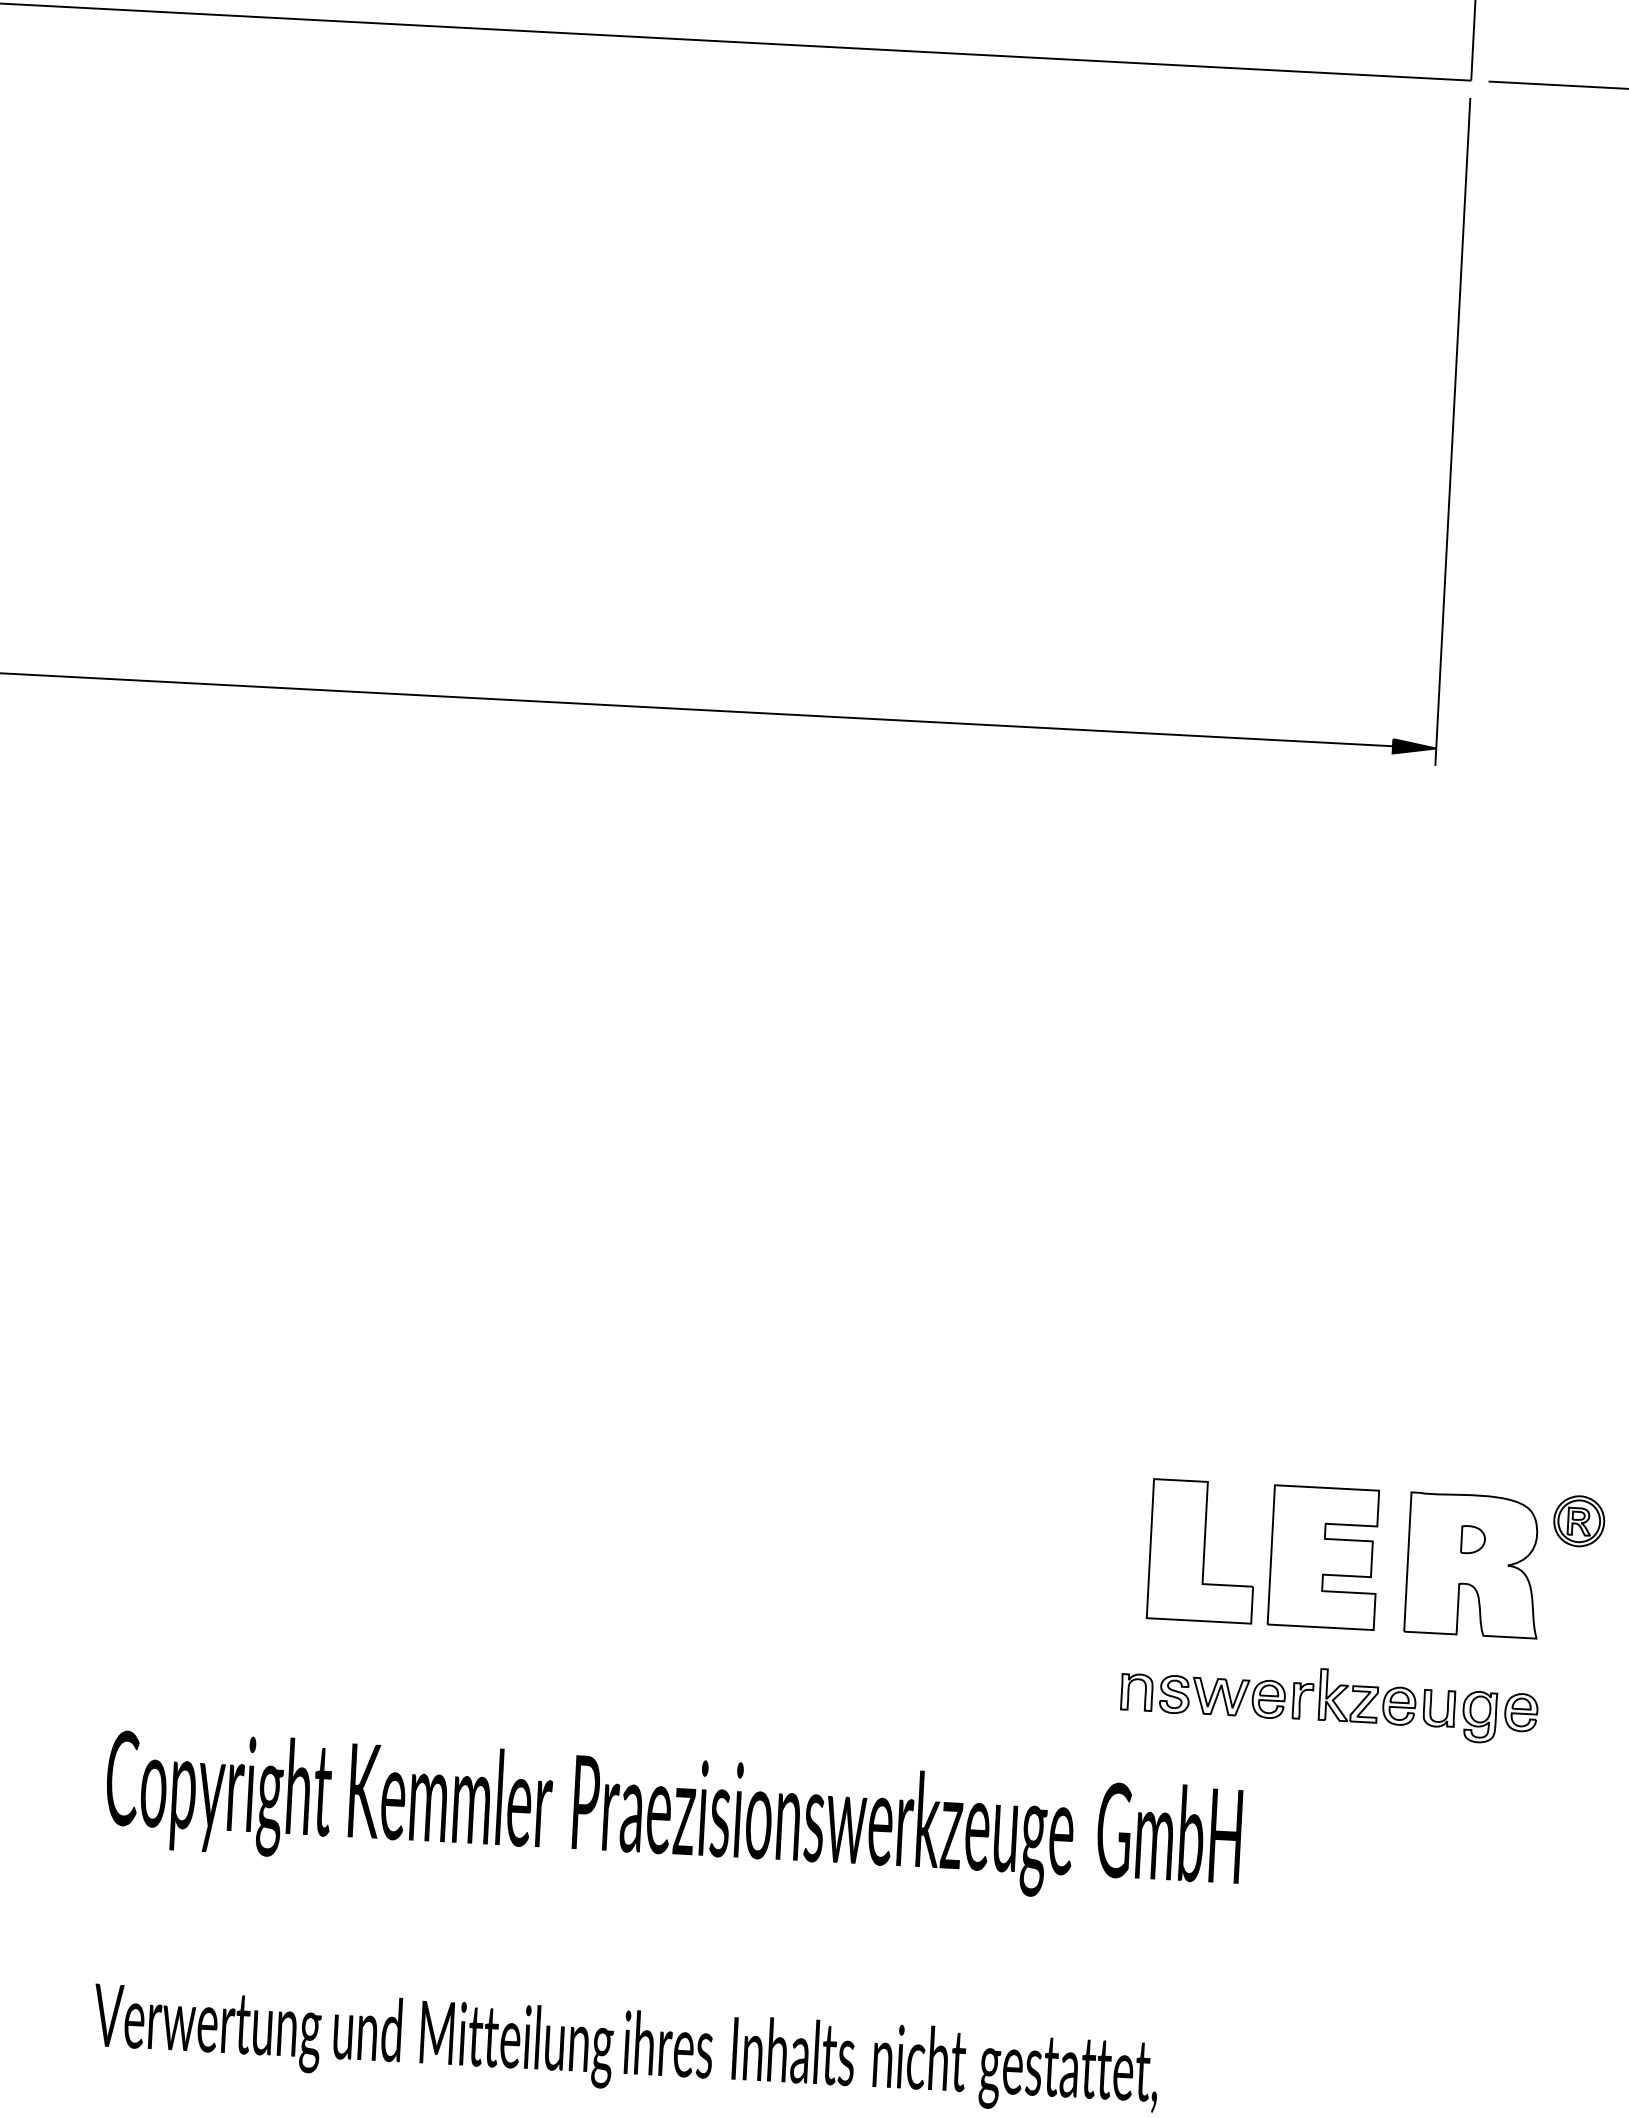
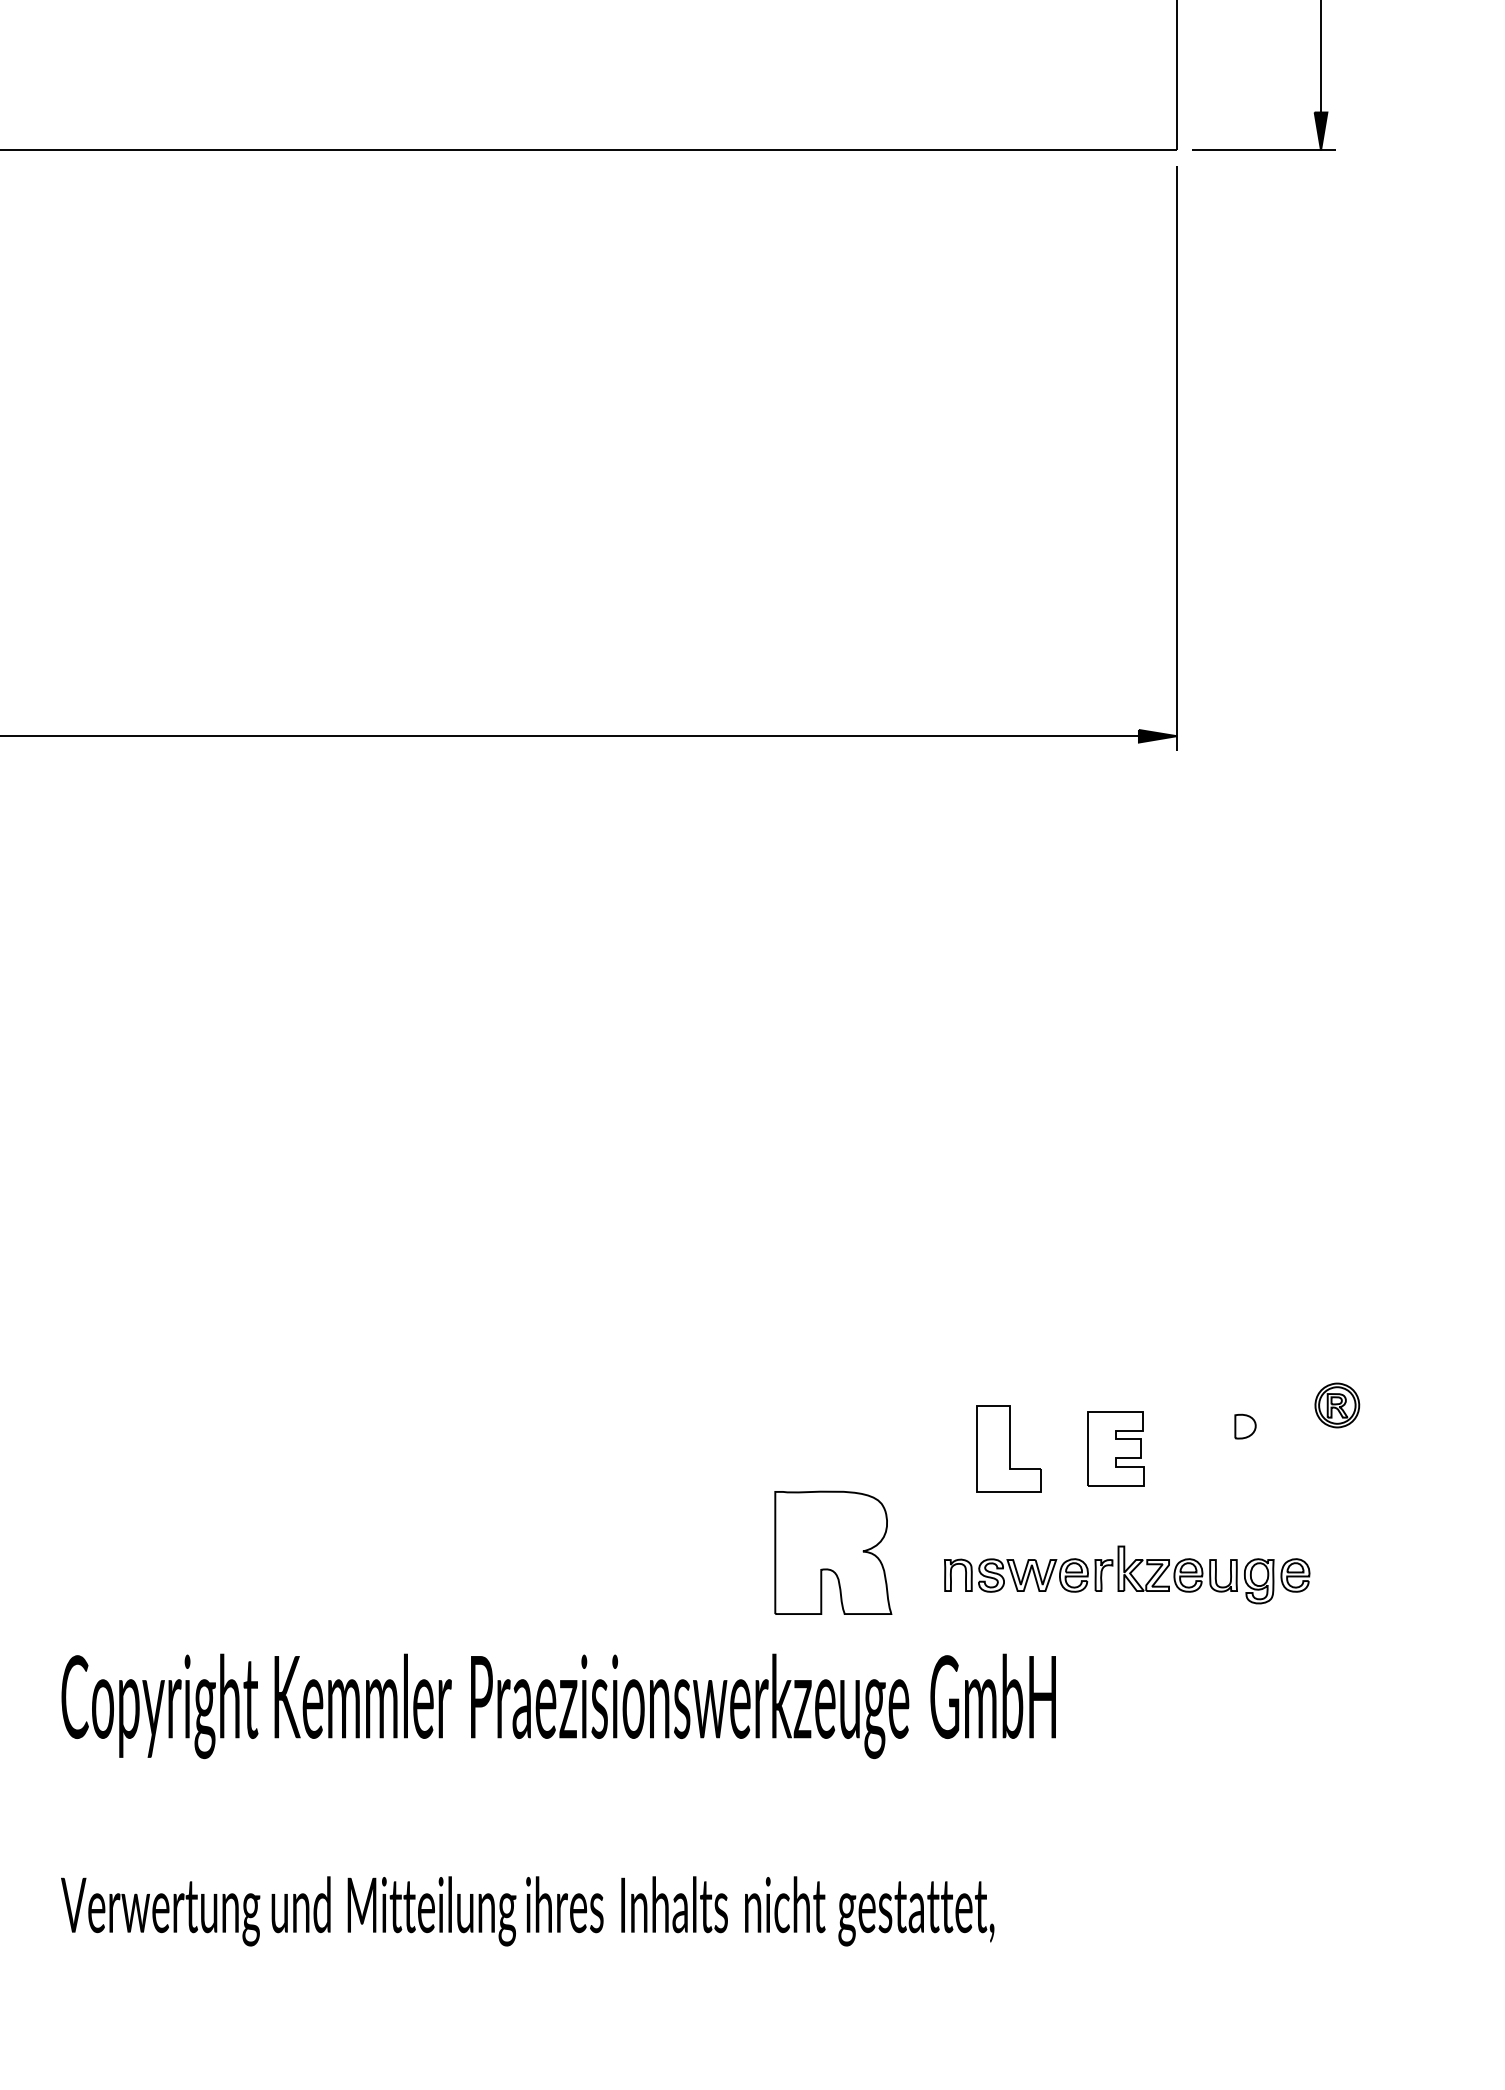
part: (1202, 1550) -> (1009, 1448), size x0.7
part: (1324, 1557) -> (1116, 1448), size x0.6
part: (1474, 1564) -> (833, 1552), moved

